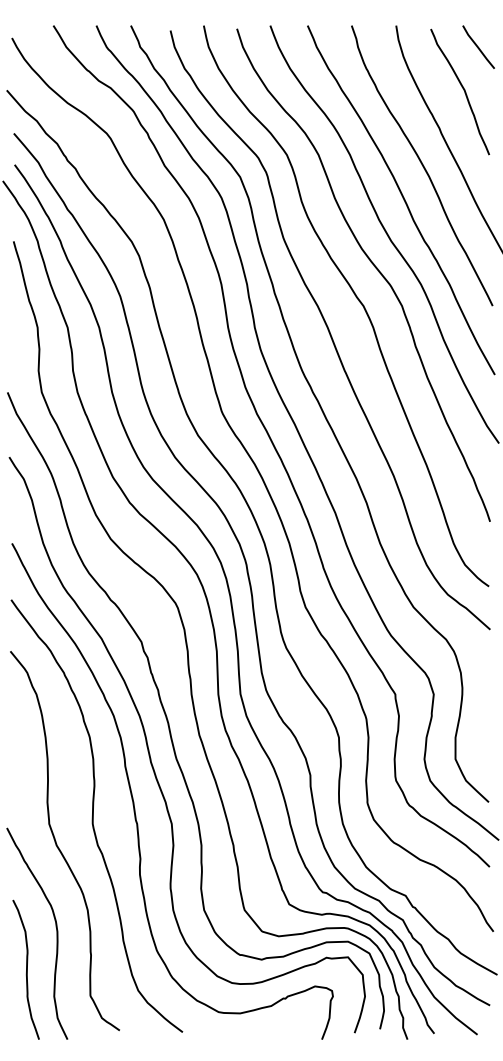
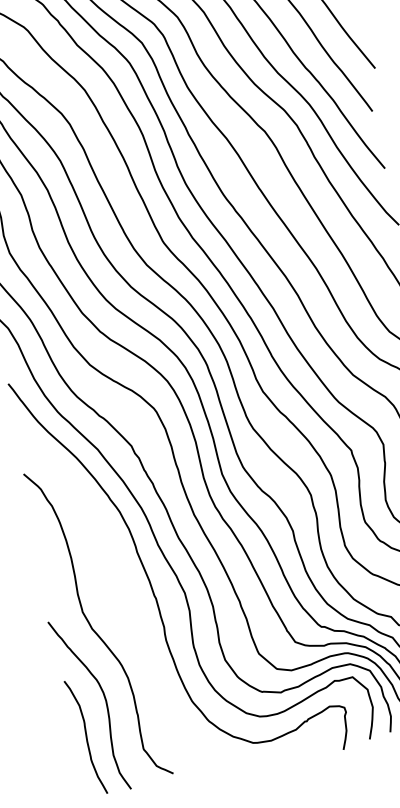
curve: (93, 815) -> (118, 598), removed

